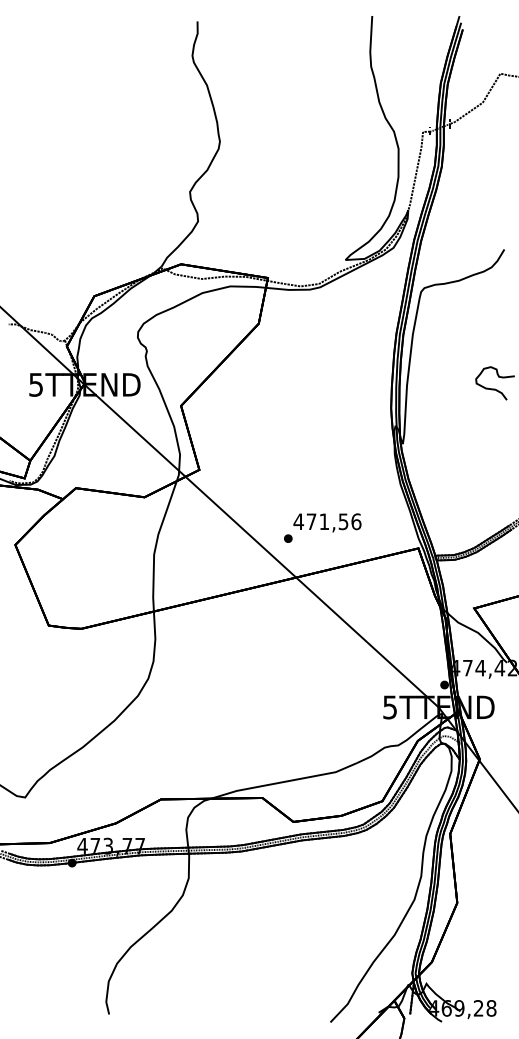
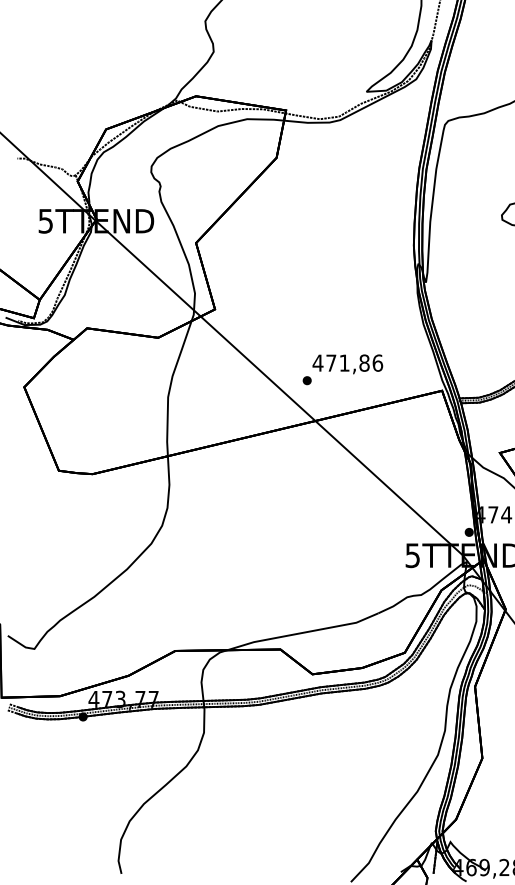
text: (343, 521) -> (364, 362), 471,56 -> 471,86

